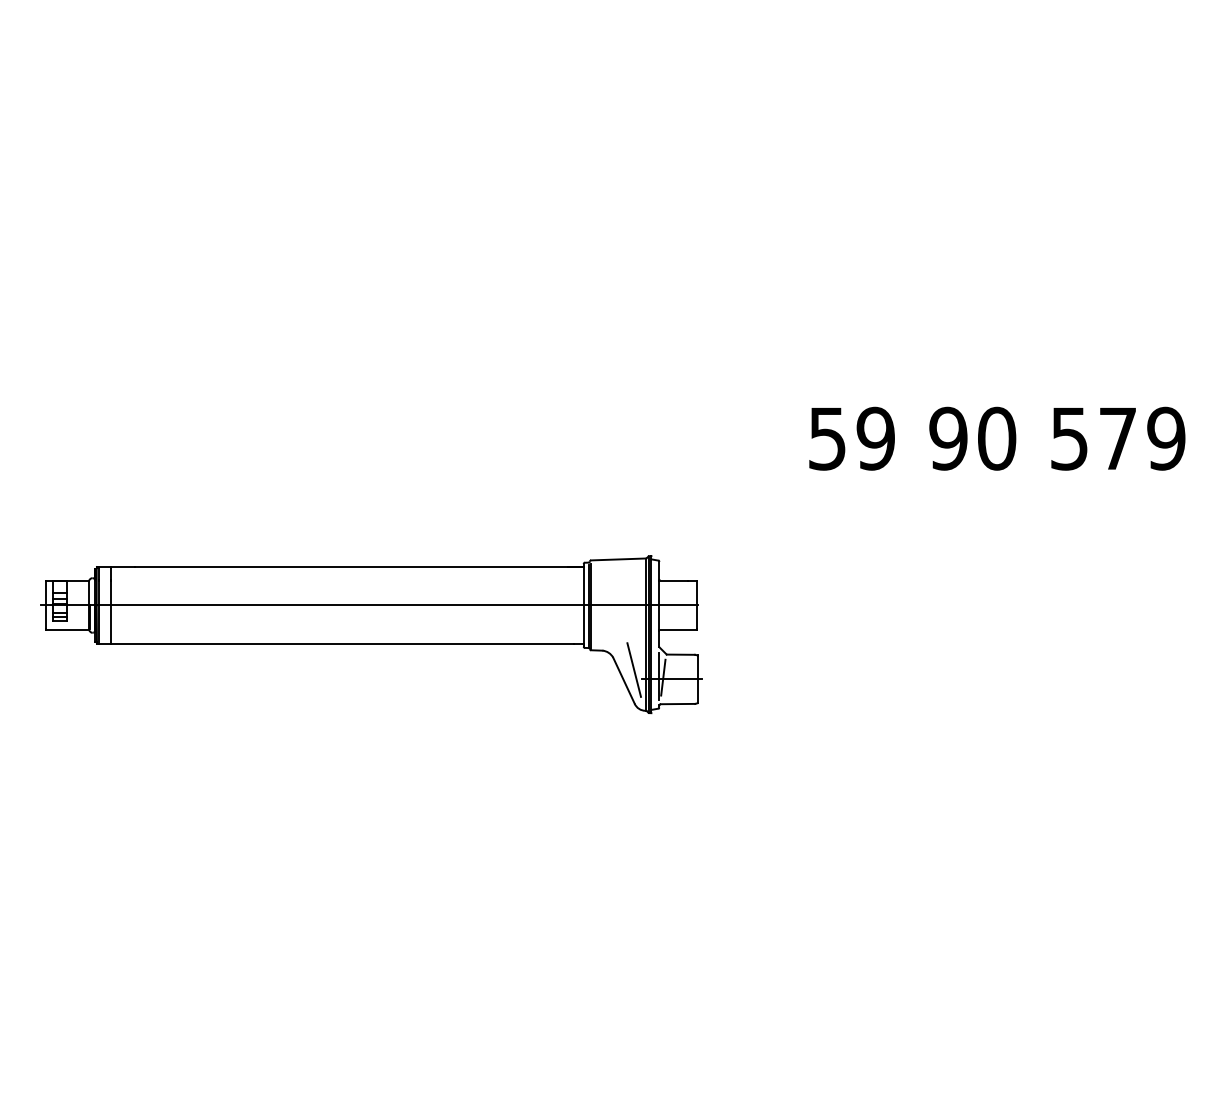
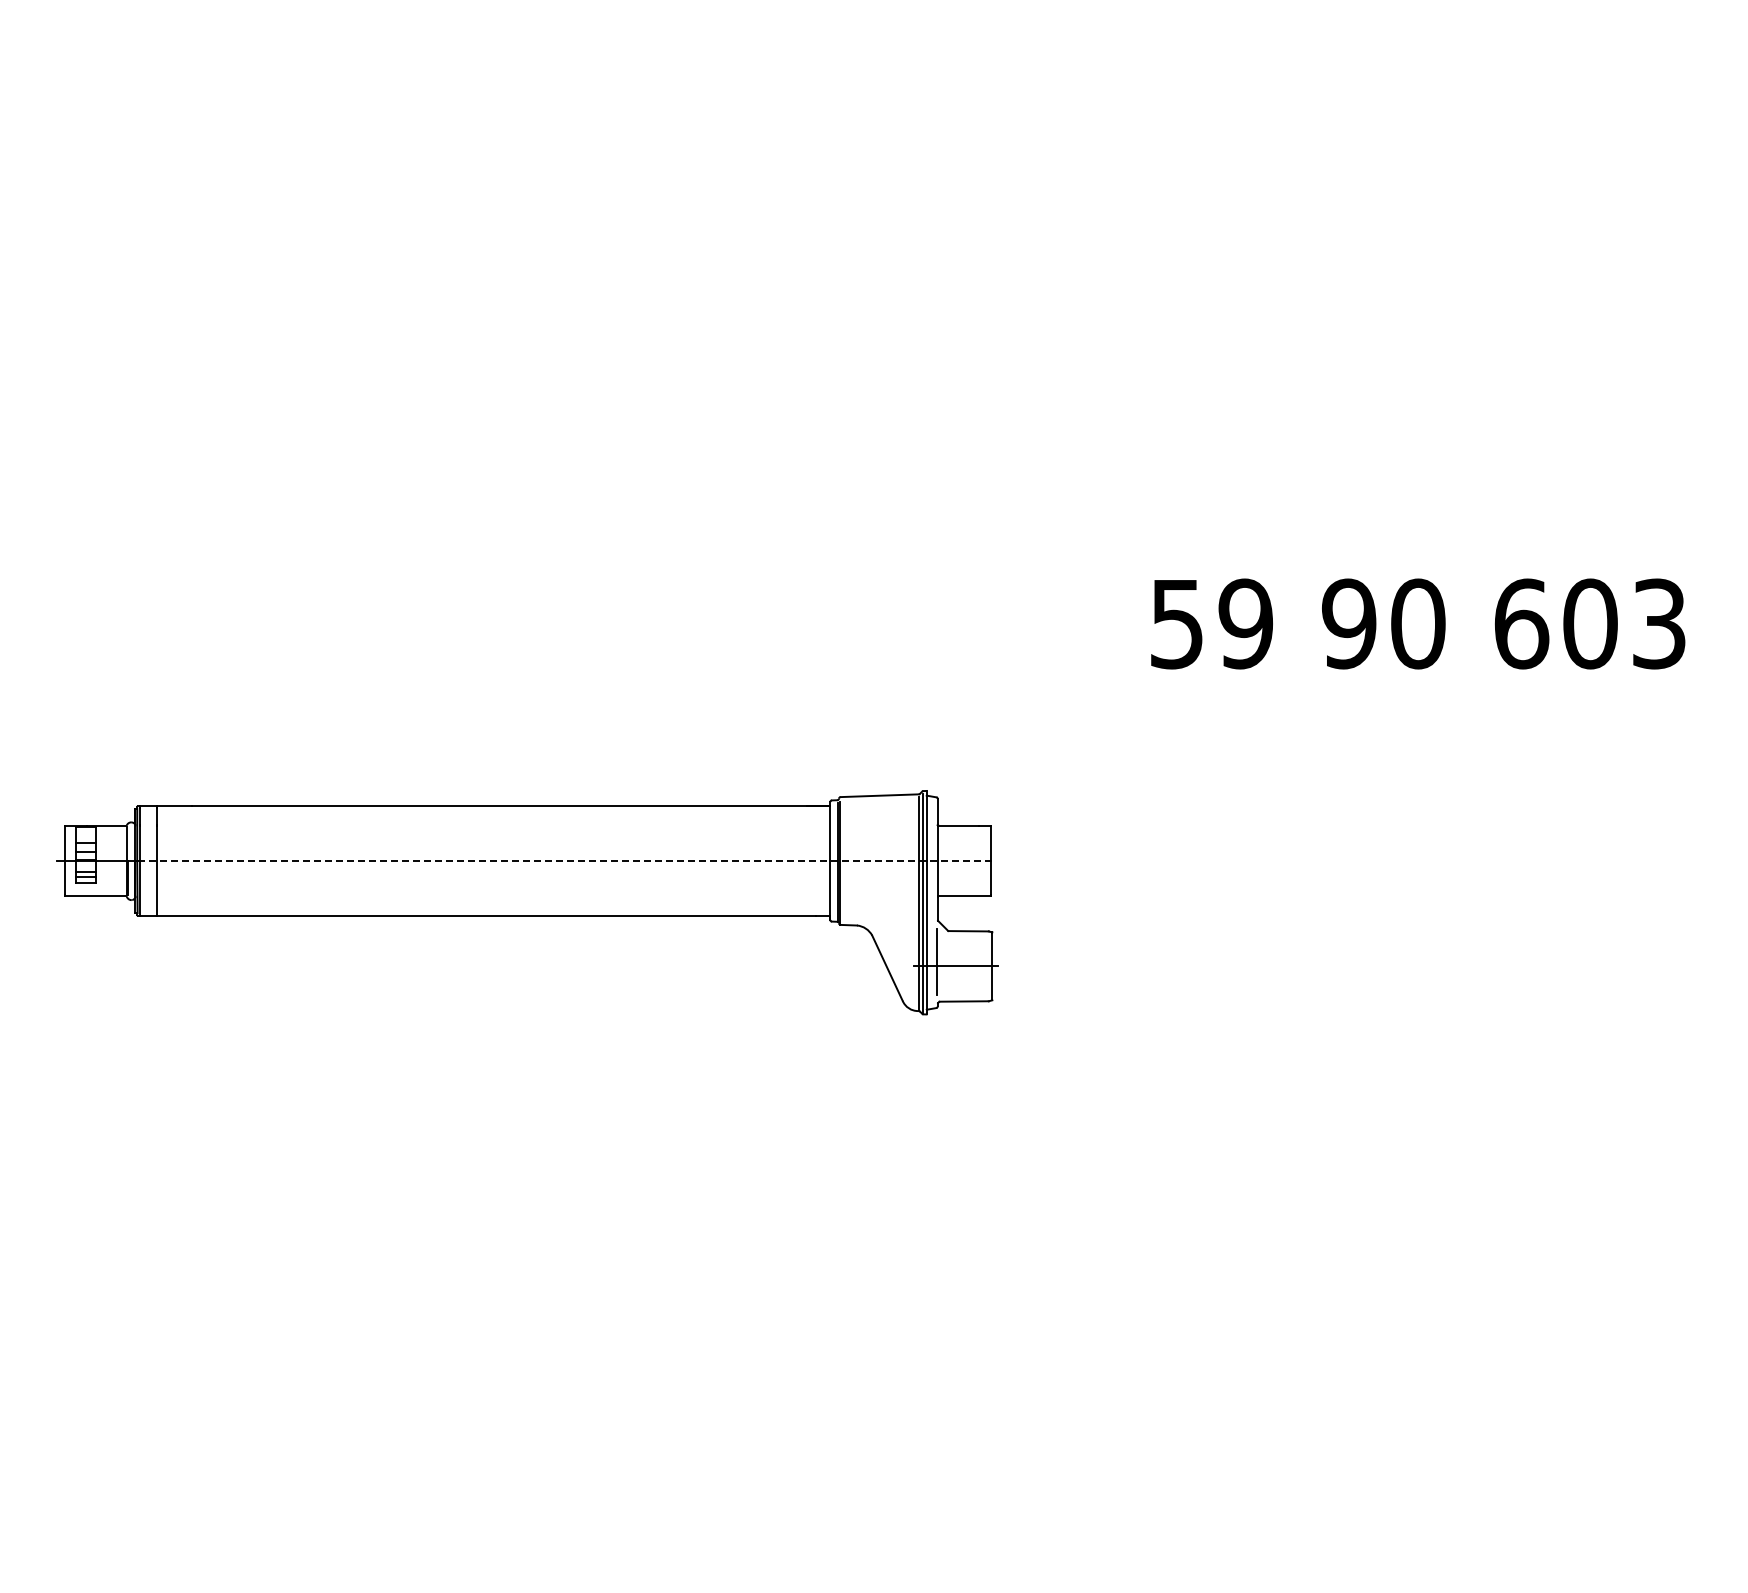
text: (1118, 438) -> (1590, 623), 579 -> 603
line: (396, 605) -> (563, 861), solid -> dashed
line: (633, 669) -> (901, 952), removed
line: (663, 677) -> (943, 963), removed

